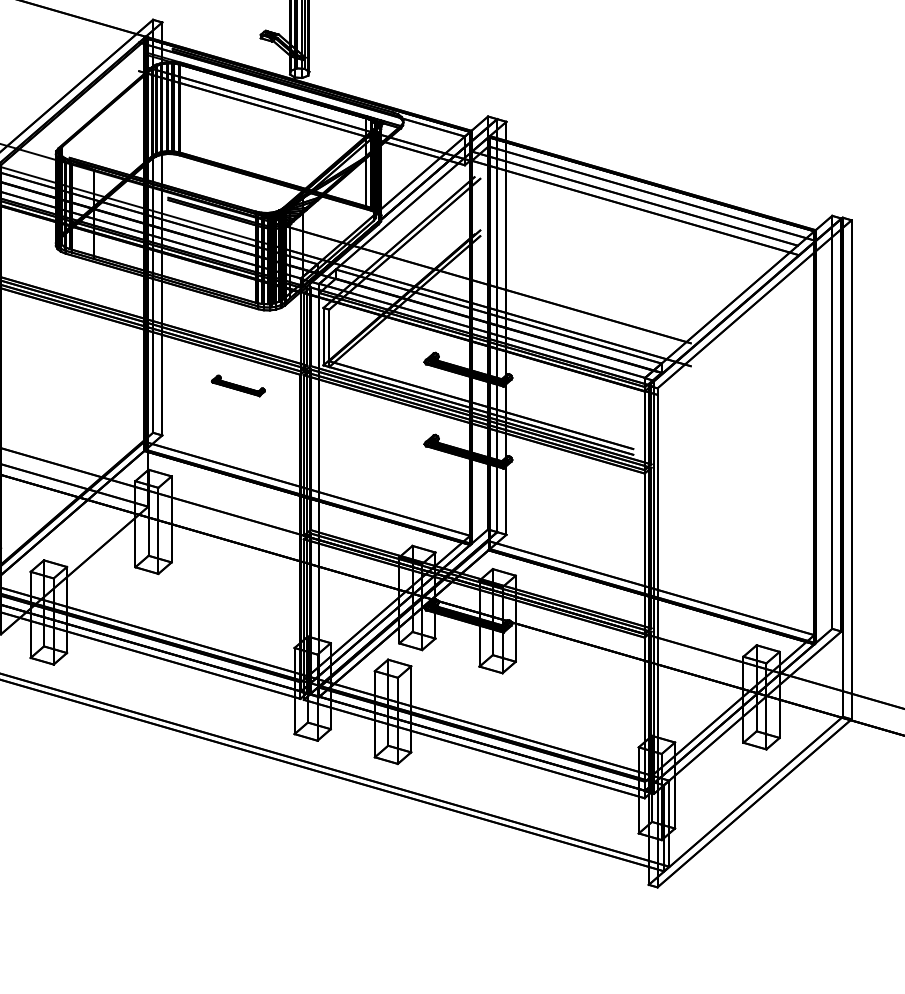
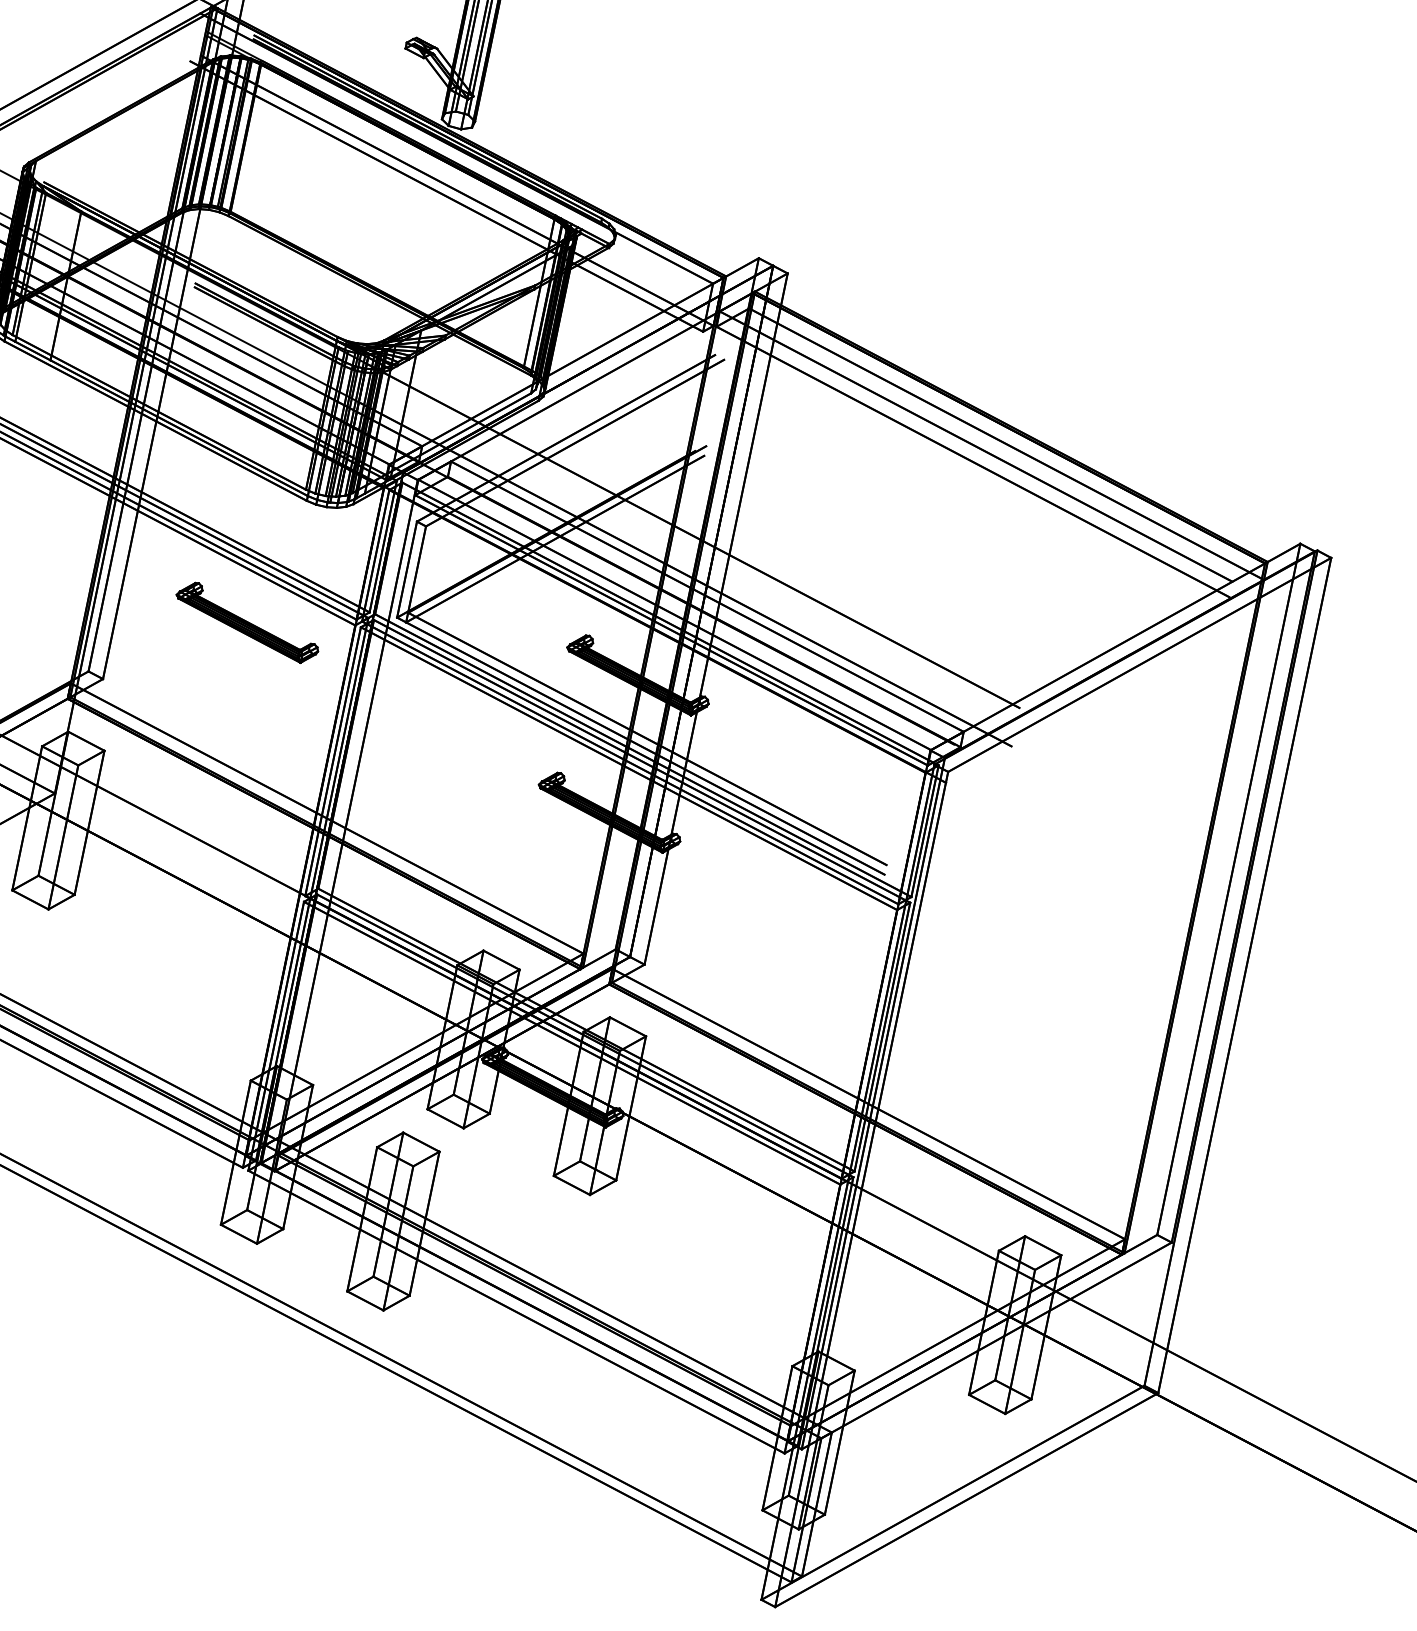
part: (238, 385) -> (247, 621), size x1.67

